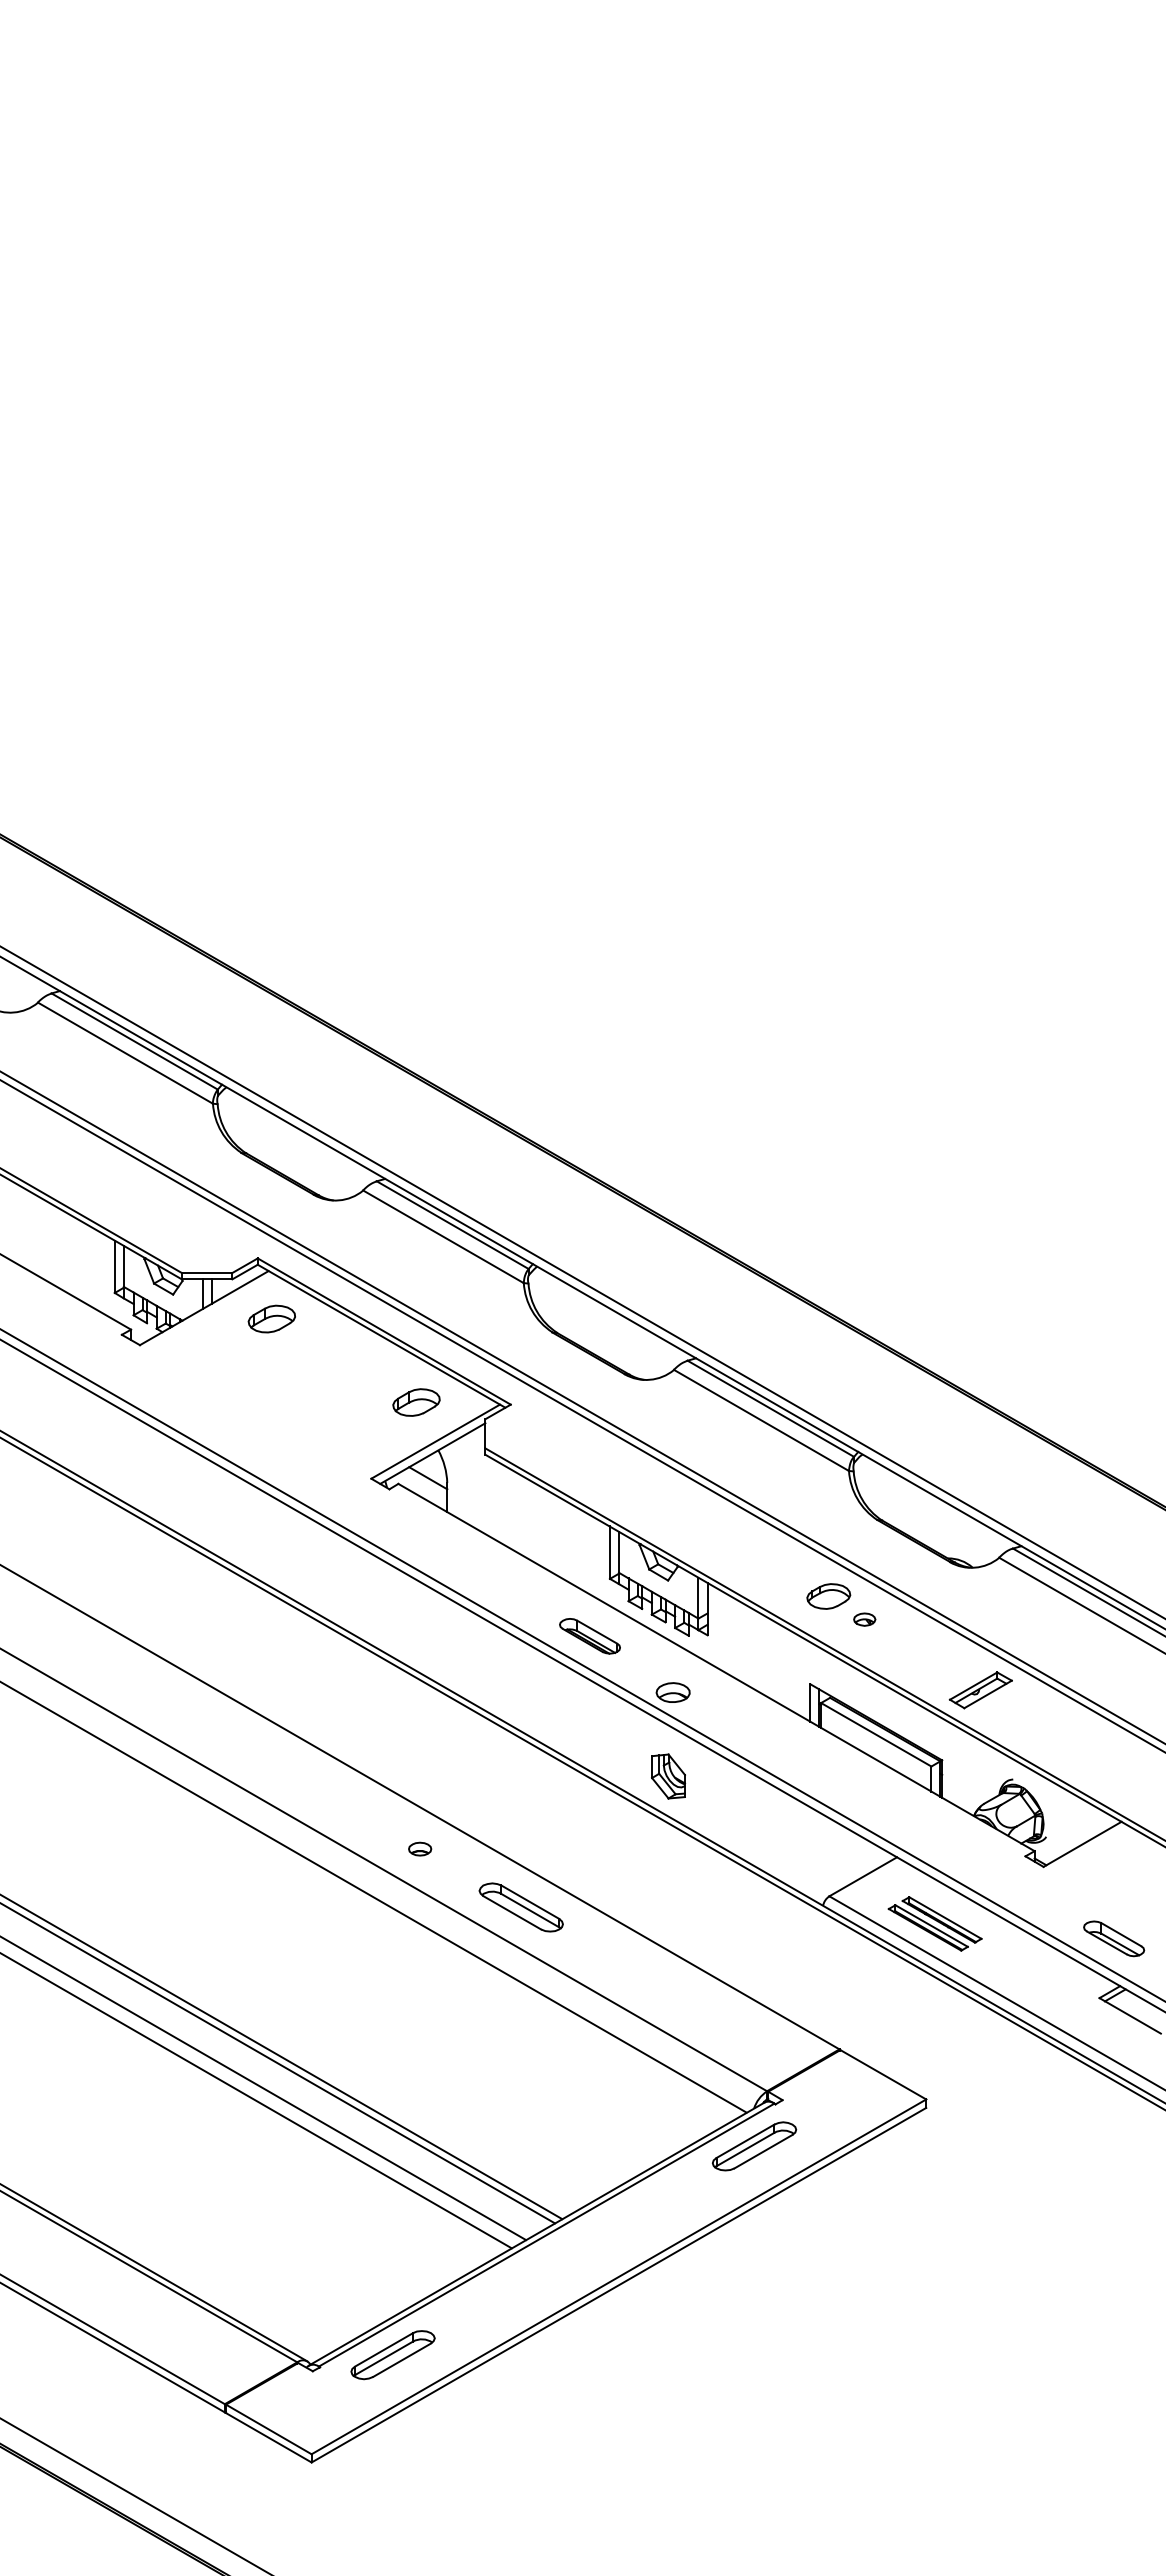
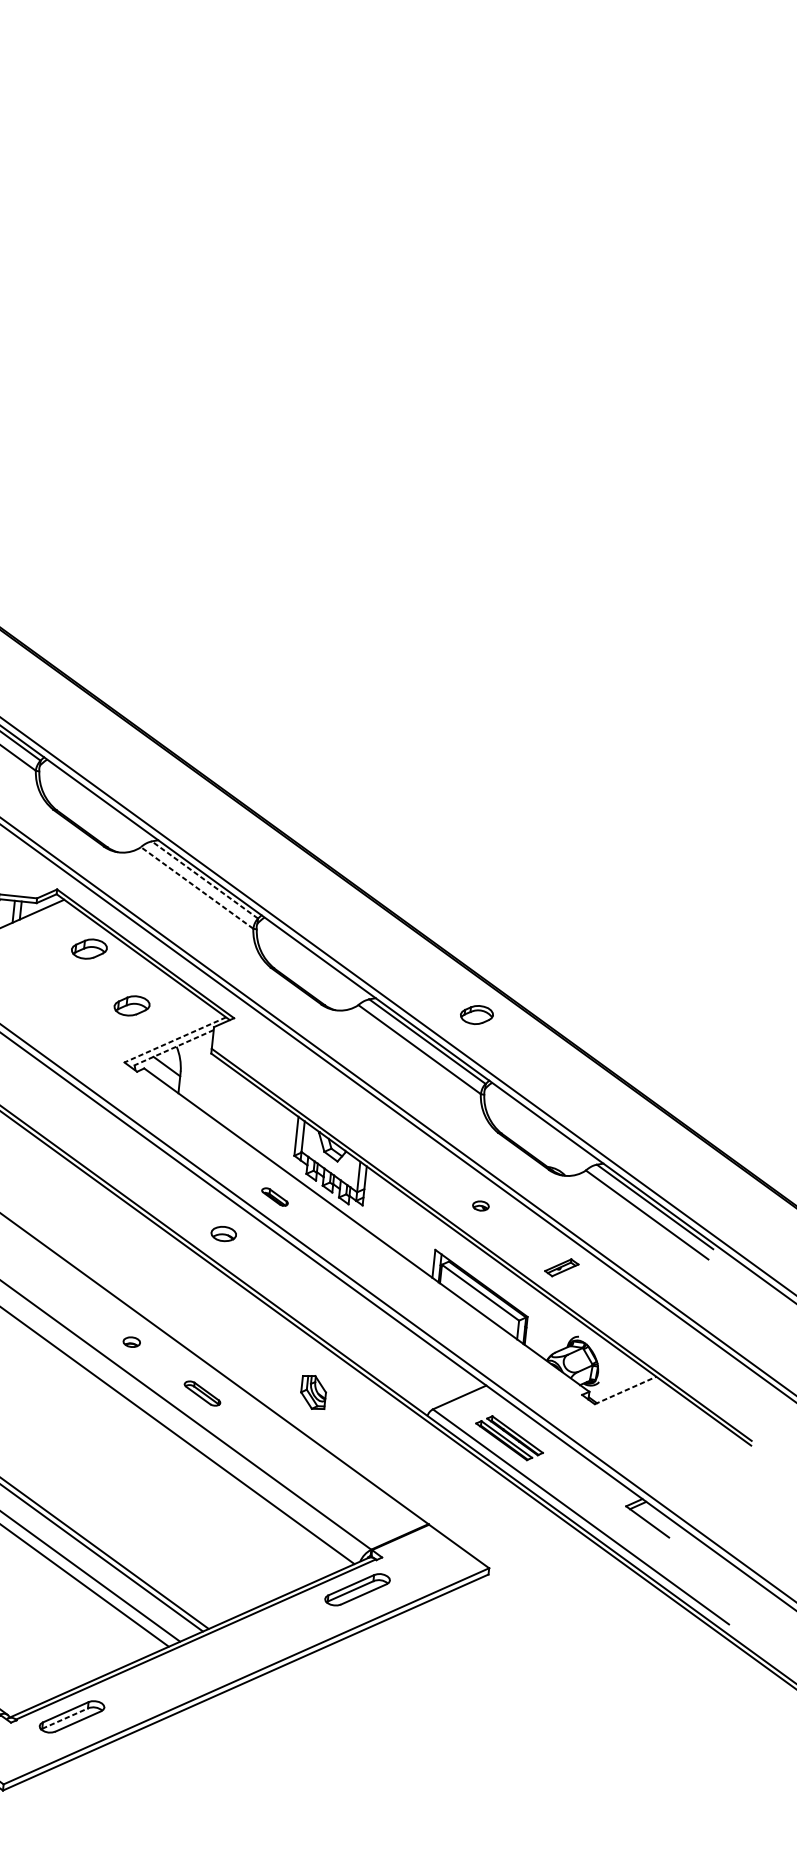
line: (452, 1225) -> (204, 880), solid -> dashed
line: (443, 1236) -> (197, 887), solid -> dashed
part: (271, 1318) -> (89, 948), moved
part: (416, 1402) -> (132, 1005), moved
line: (435, 1441) -> (175, 1039), solid -> dashed
line: (432, 1453) -> (172, 1048), solid -> dashed
part: (828, 1596) -> (476, 1015), moved
part: (589, 1636) -> (274, 1197), size x0.6
part: (980, 1690) -> (561, 1267), size x0.7
part: (672, 1692) -> (223, 1233), moved
part: (668, 1776) -> (313, 1392), moved
line: (1083, 1844) -> (626, 1390), solid -> dashed
part: (520, 1907) -> (202, 1393), size x0.6
part: (1114, 1938) -> (641, 1463), removed
line: (384, 2358) -> (65, 1718), solid -> dashed

